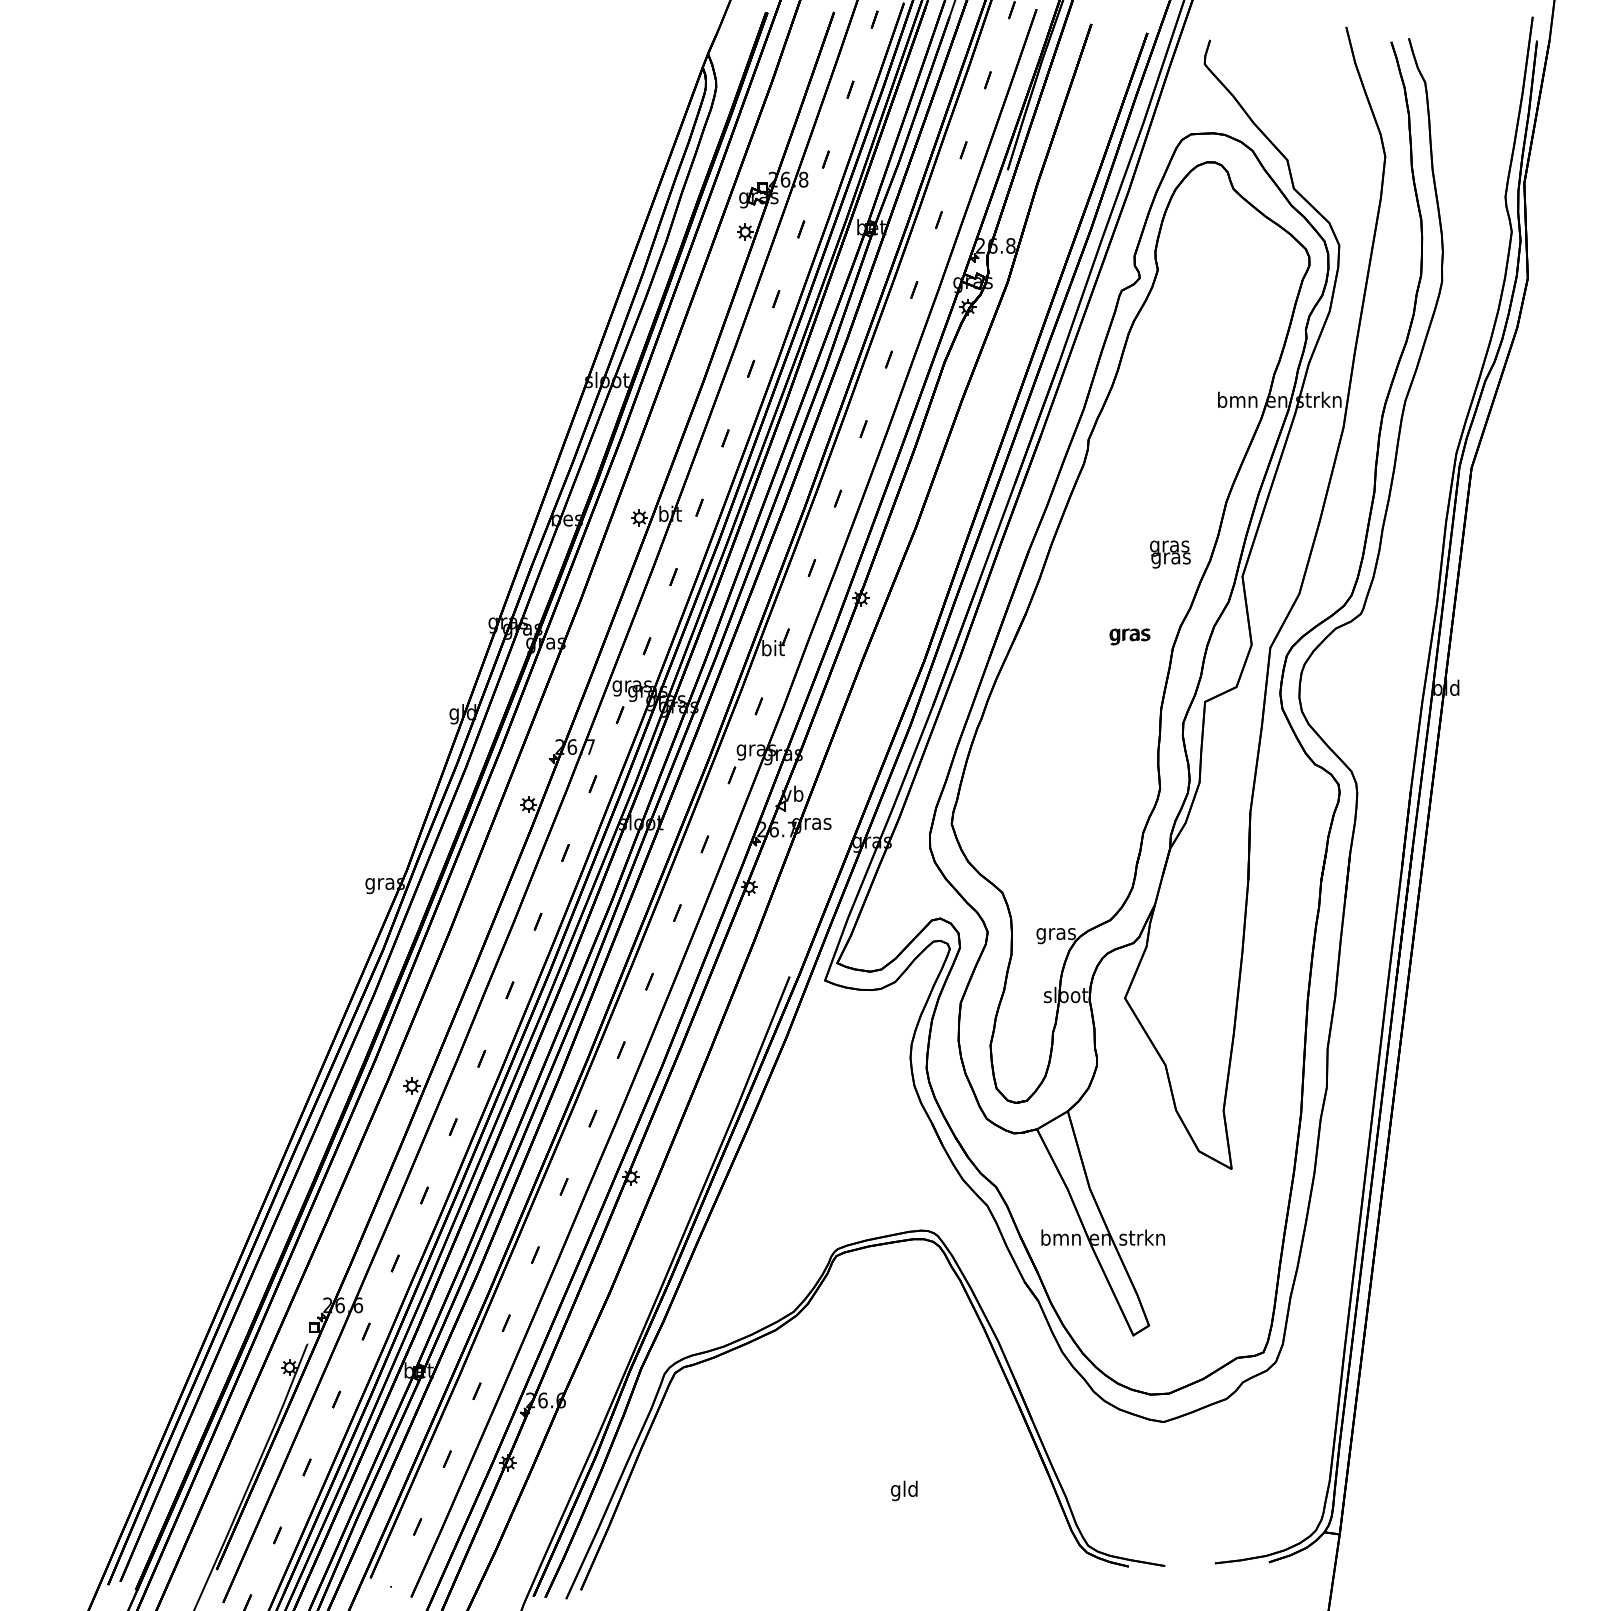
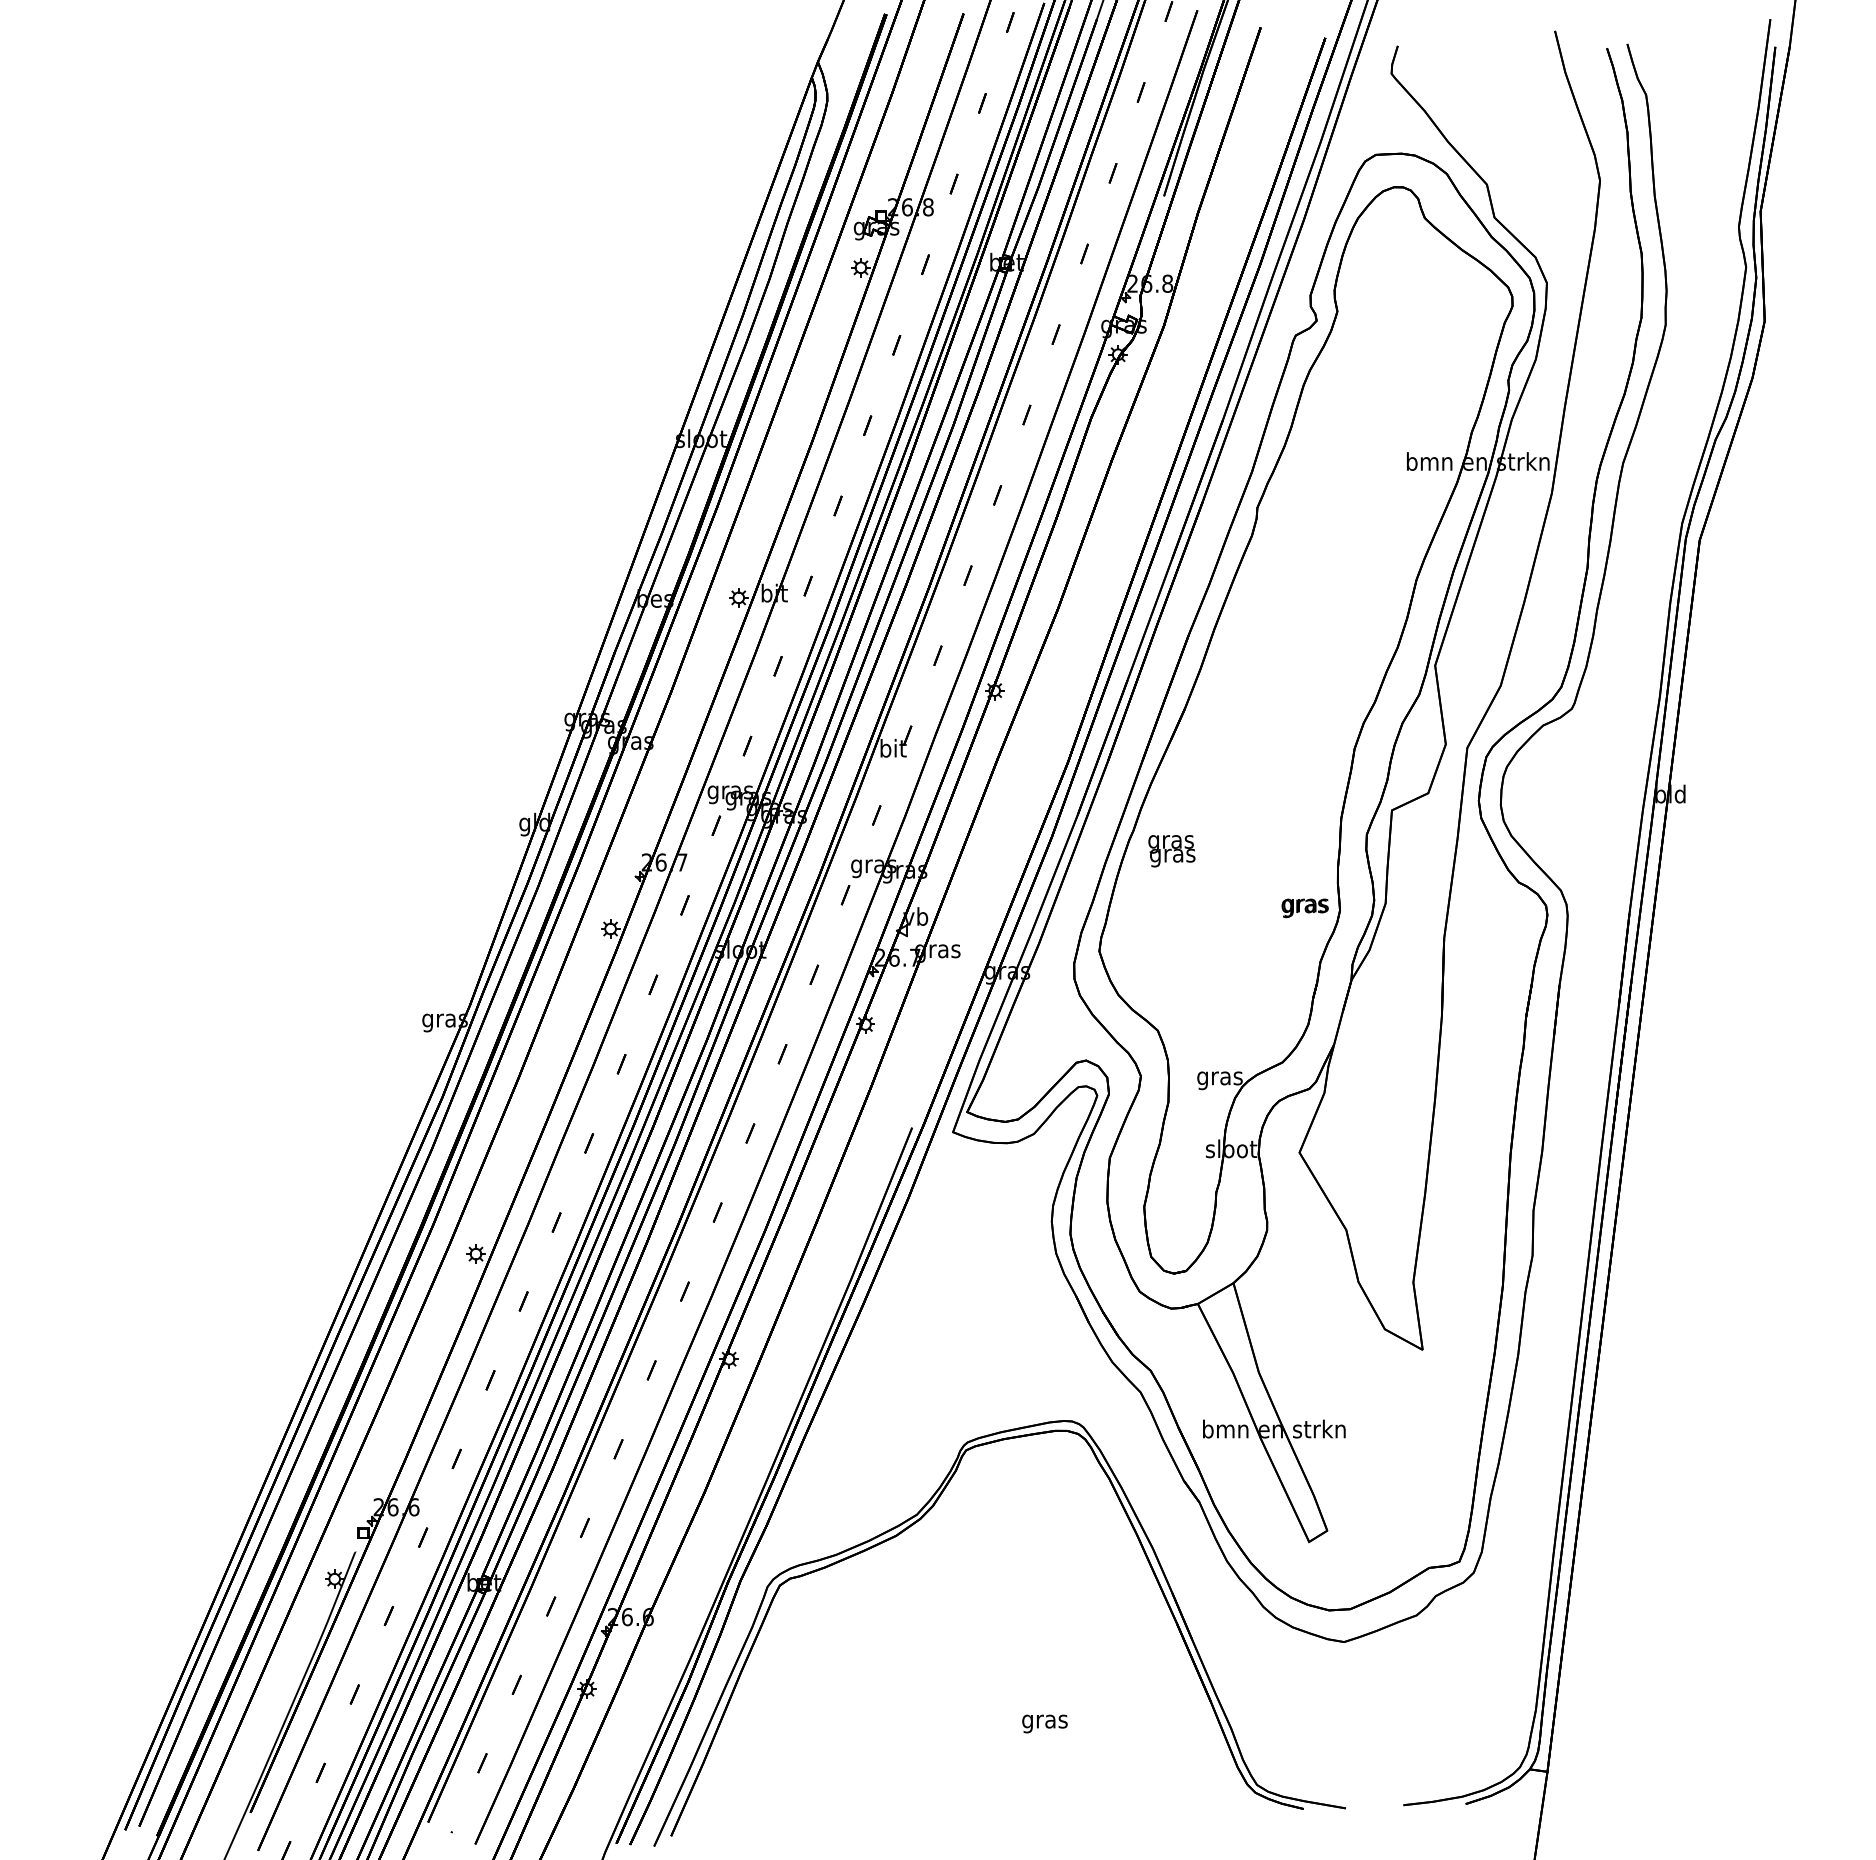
text: (1170, 554) -> (1171, 851), moved
text: (1129, 637) -> (1304, 908), moved
text: (904, 1490) -> (1044, 1721), gld -> gras

